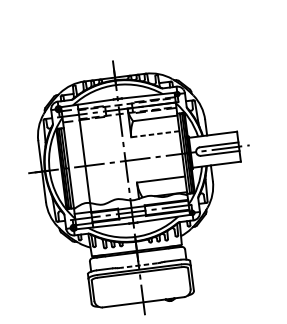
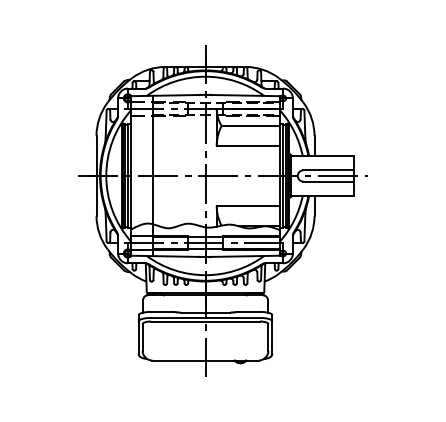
line: (154, 134) -> (247, 146), dashed -> solid
line: (138, 265) -> (205, 312), dashed -> solid

